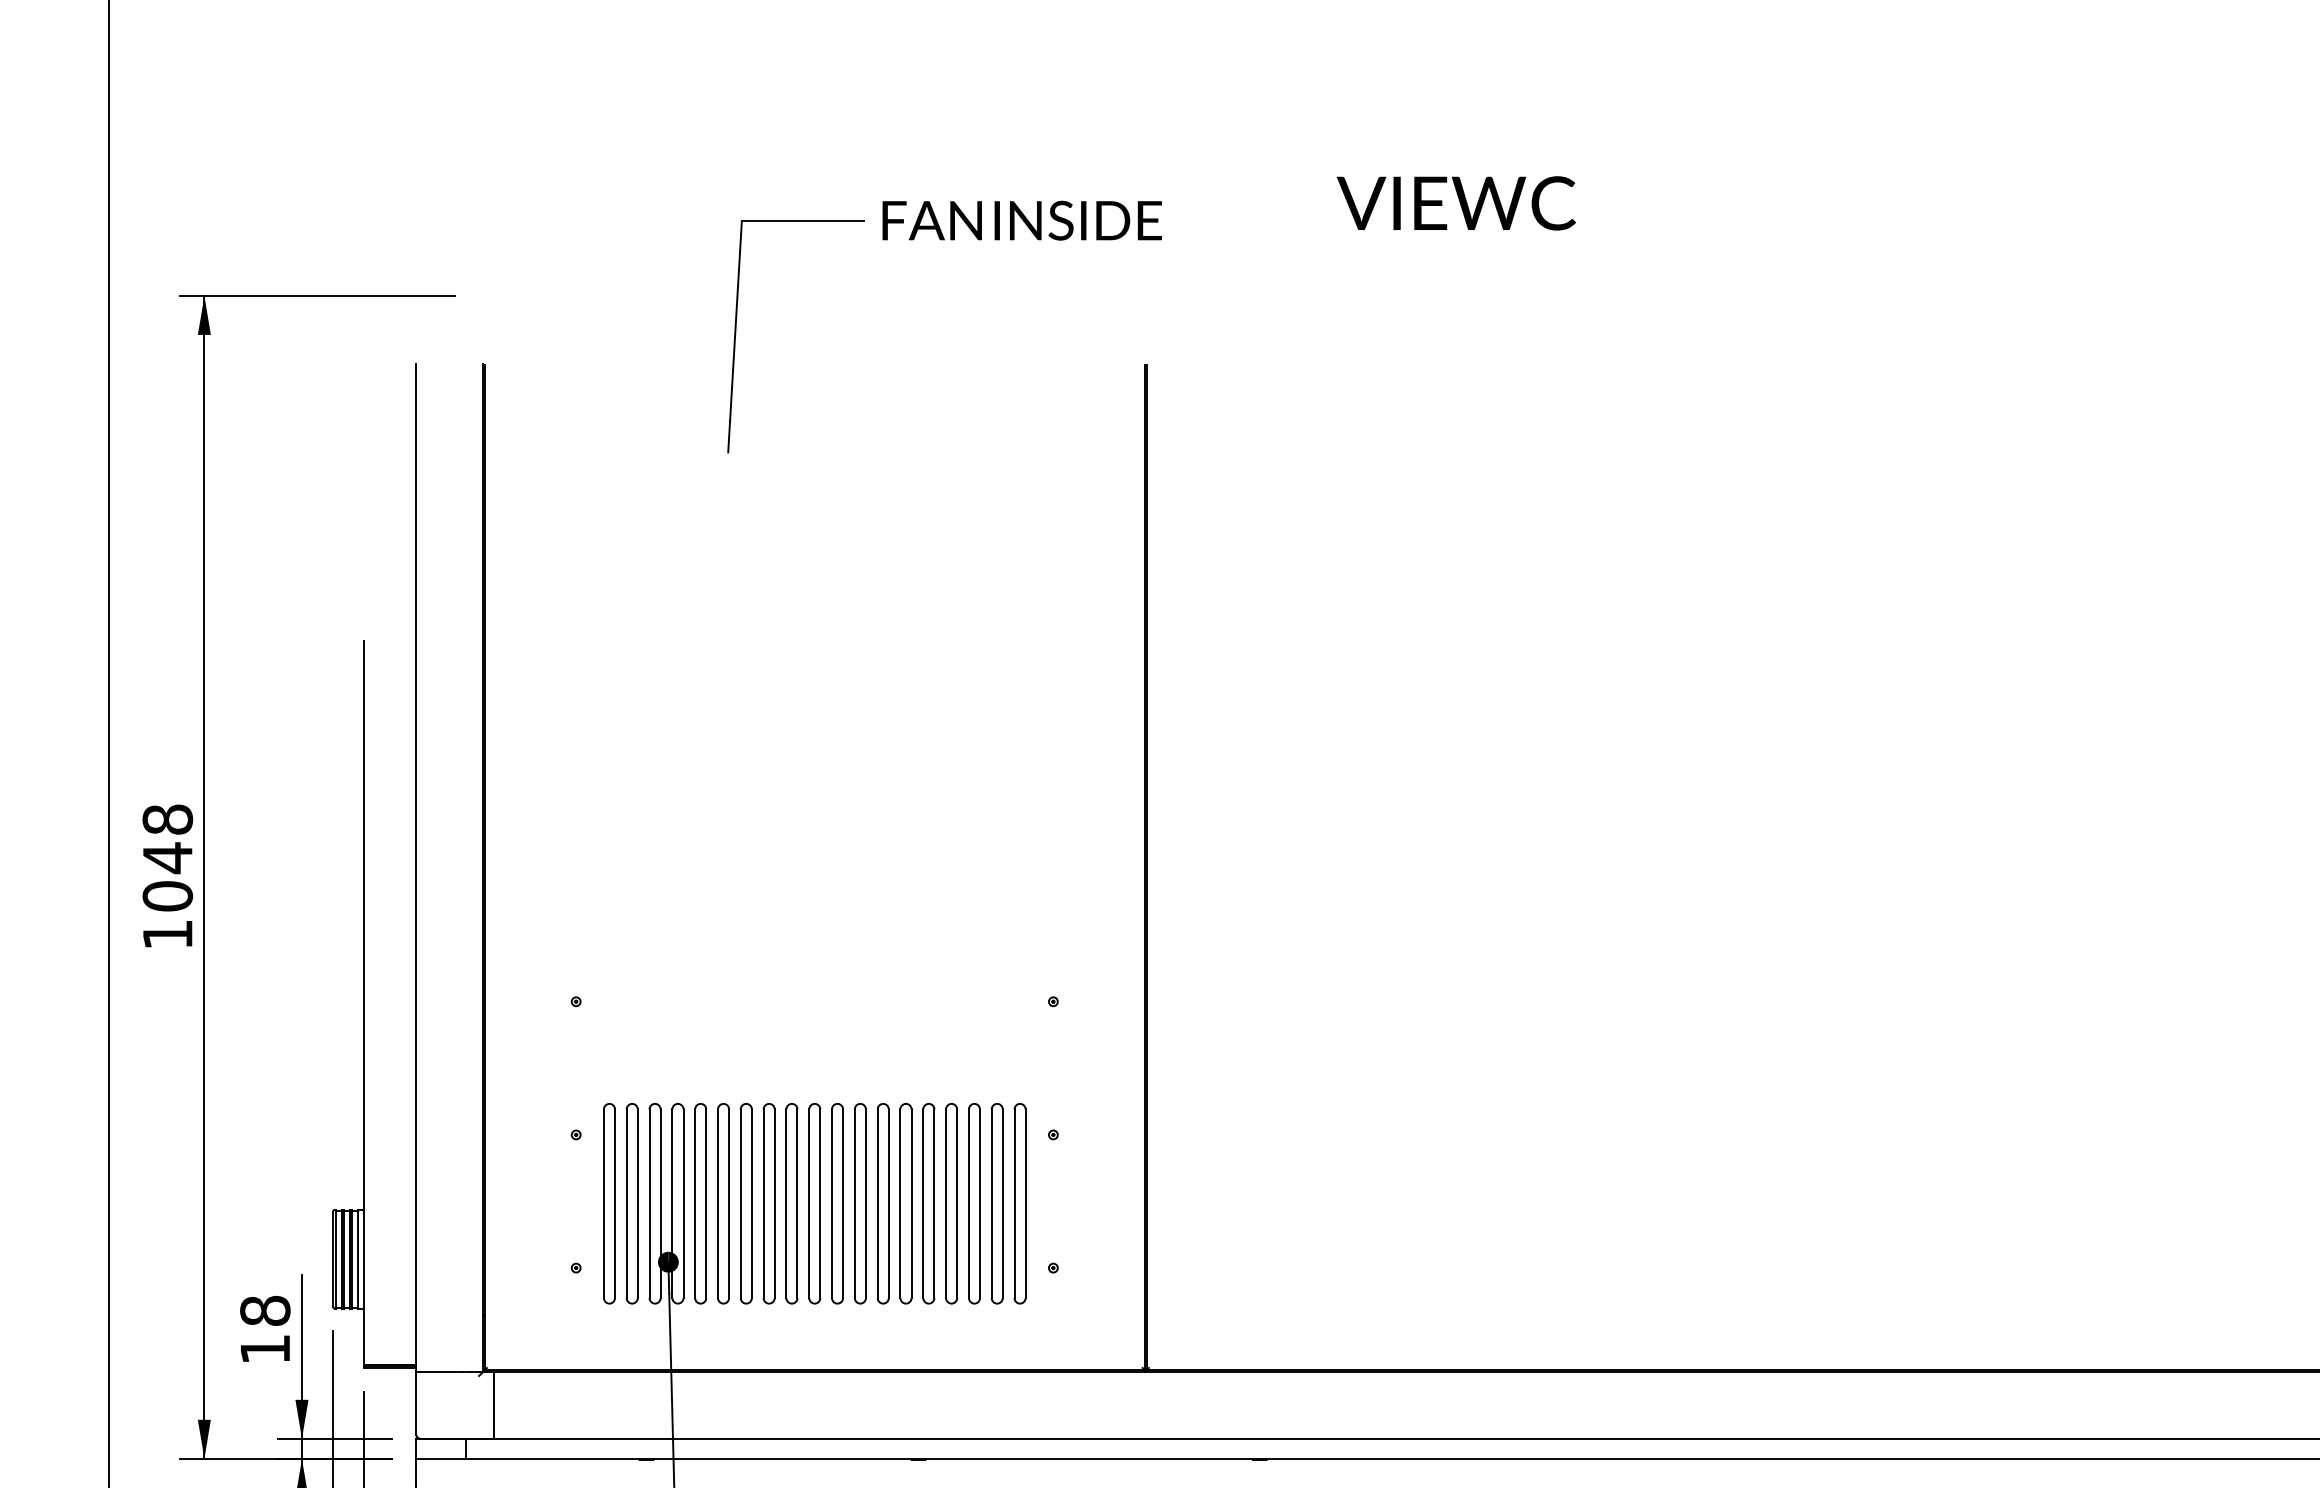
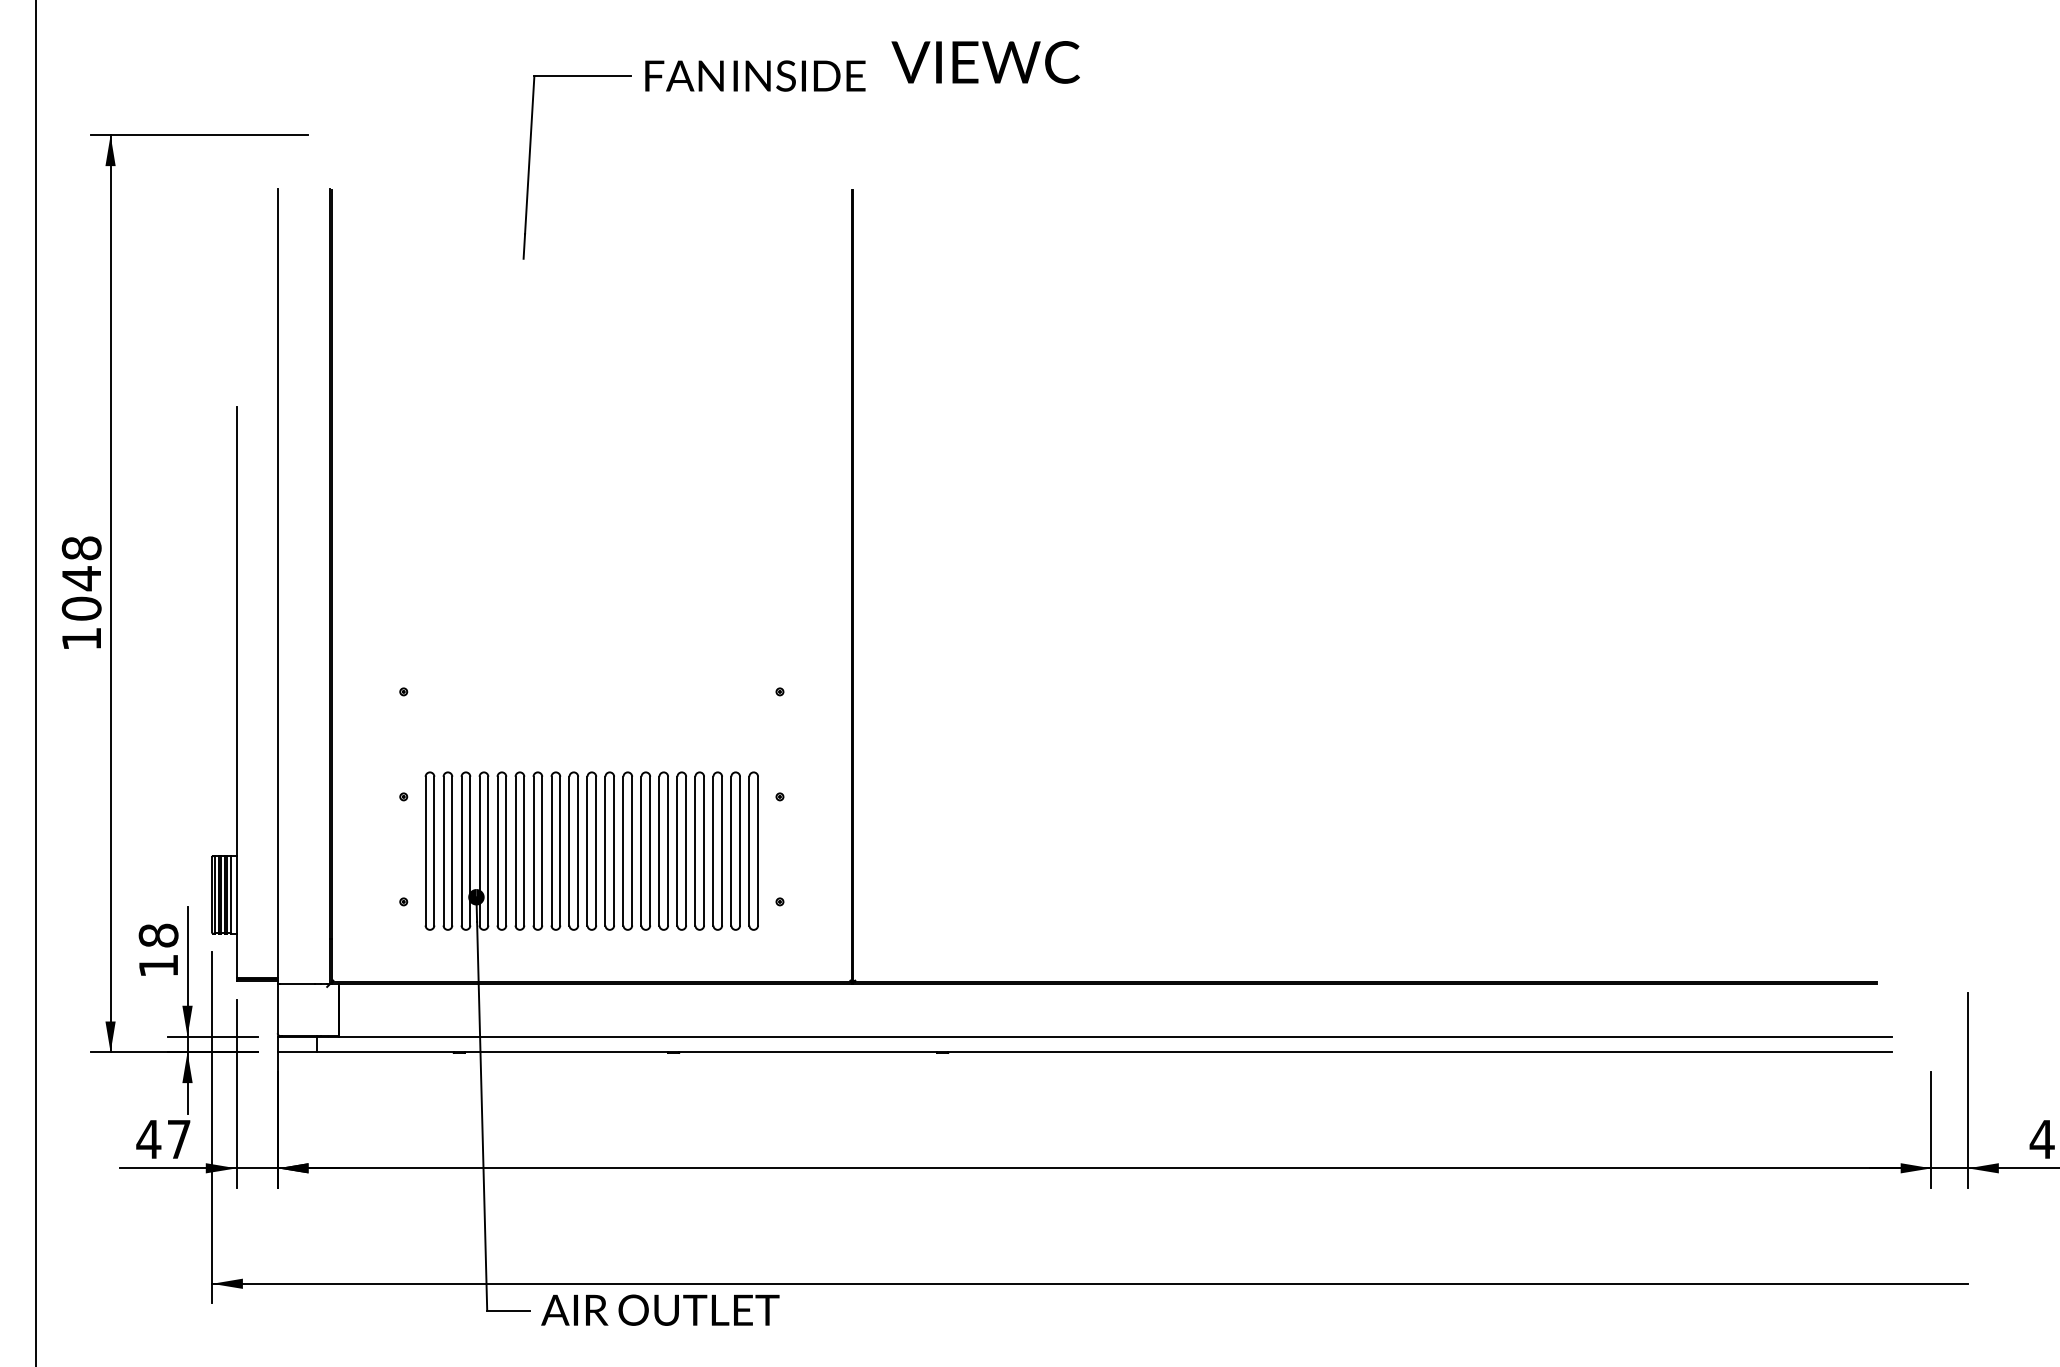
text: (1456, 203) -> (985, 62), moved

